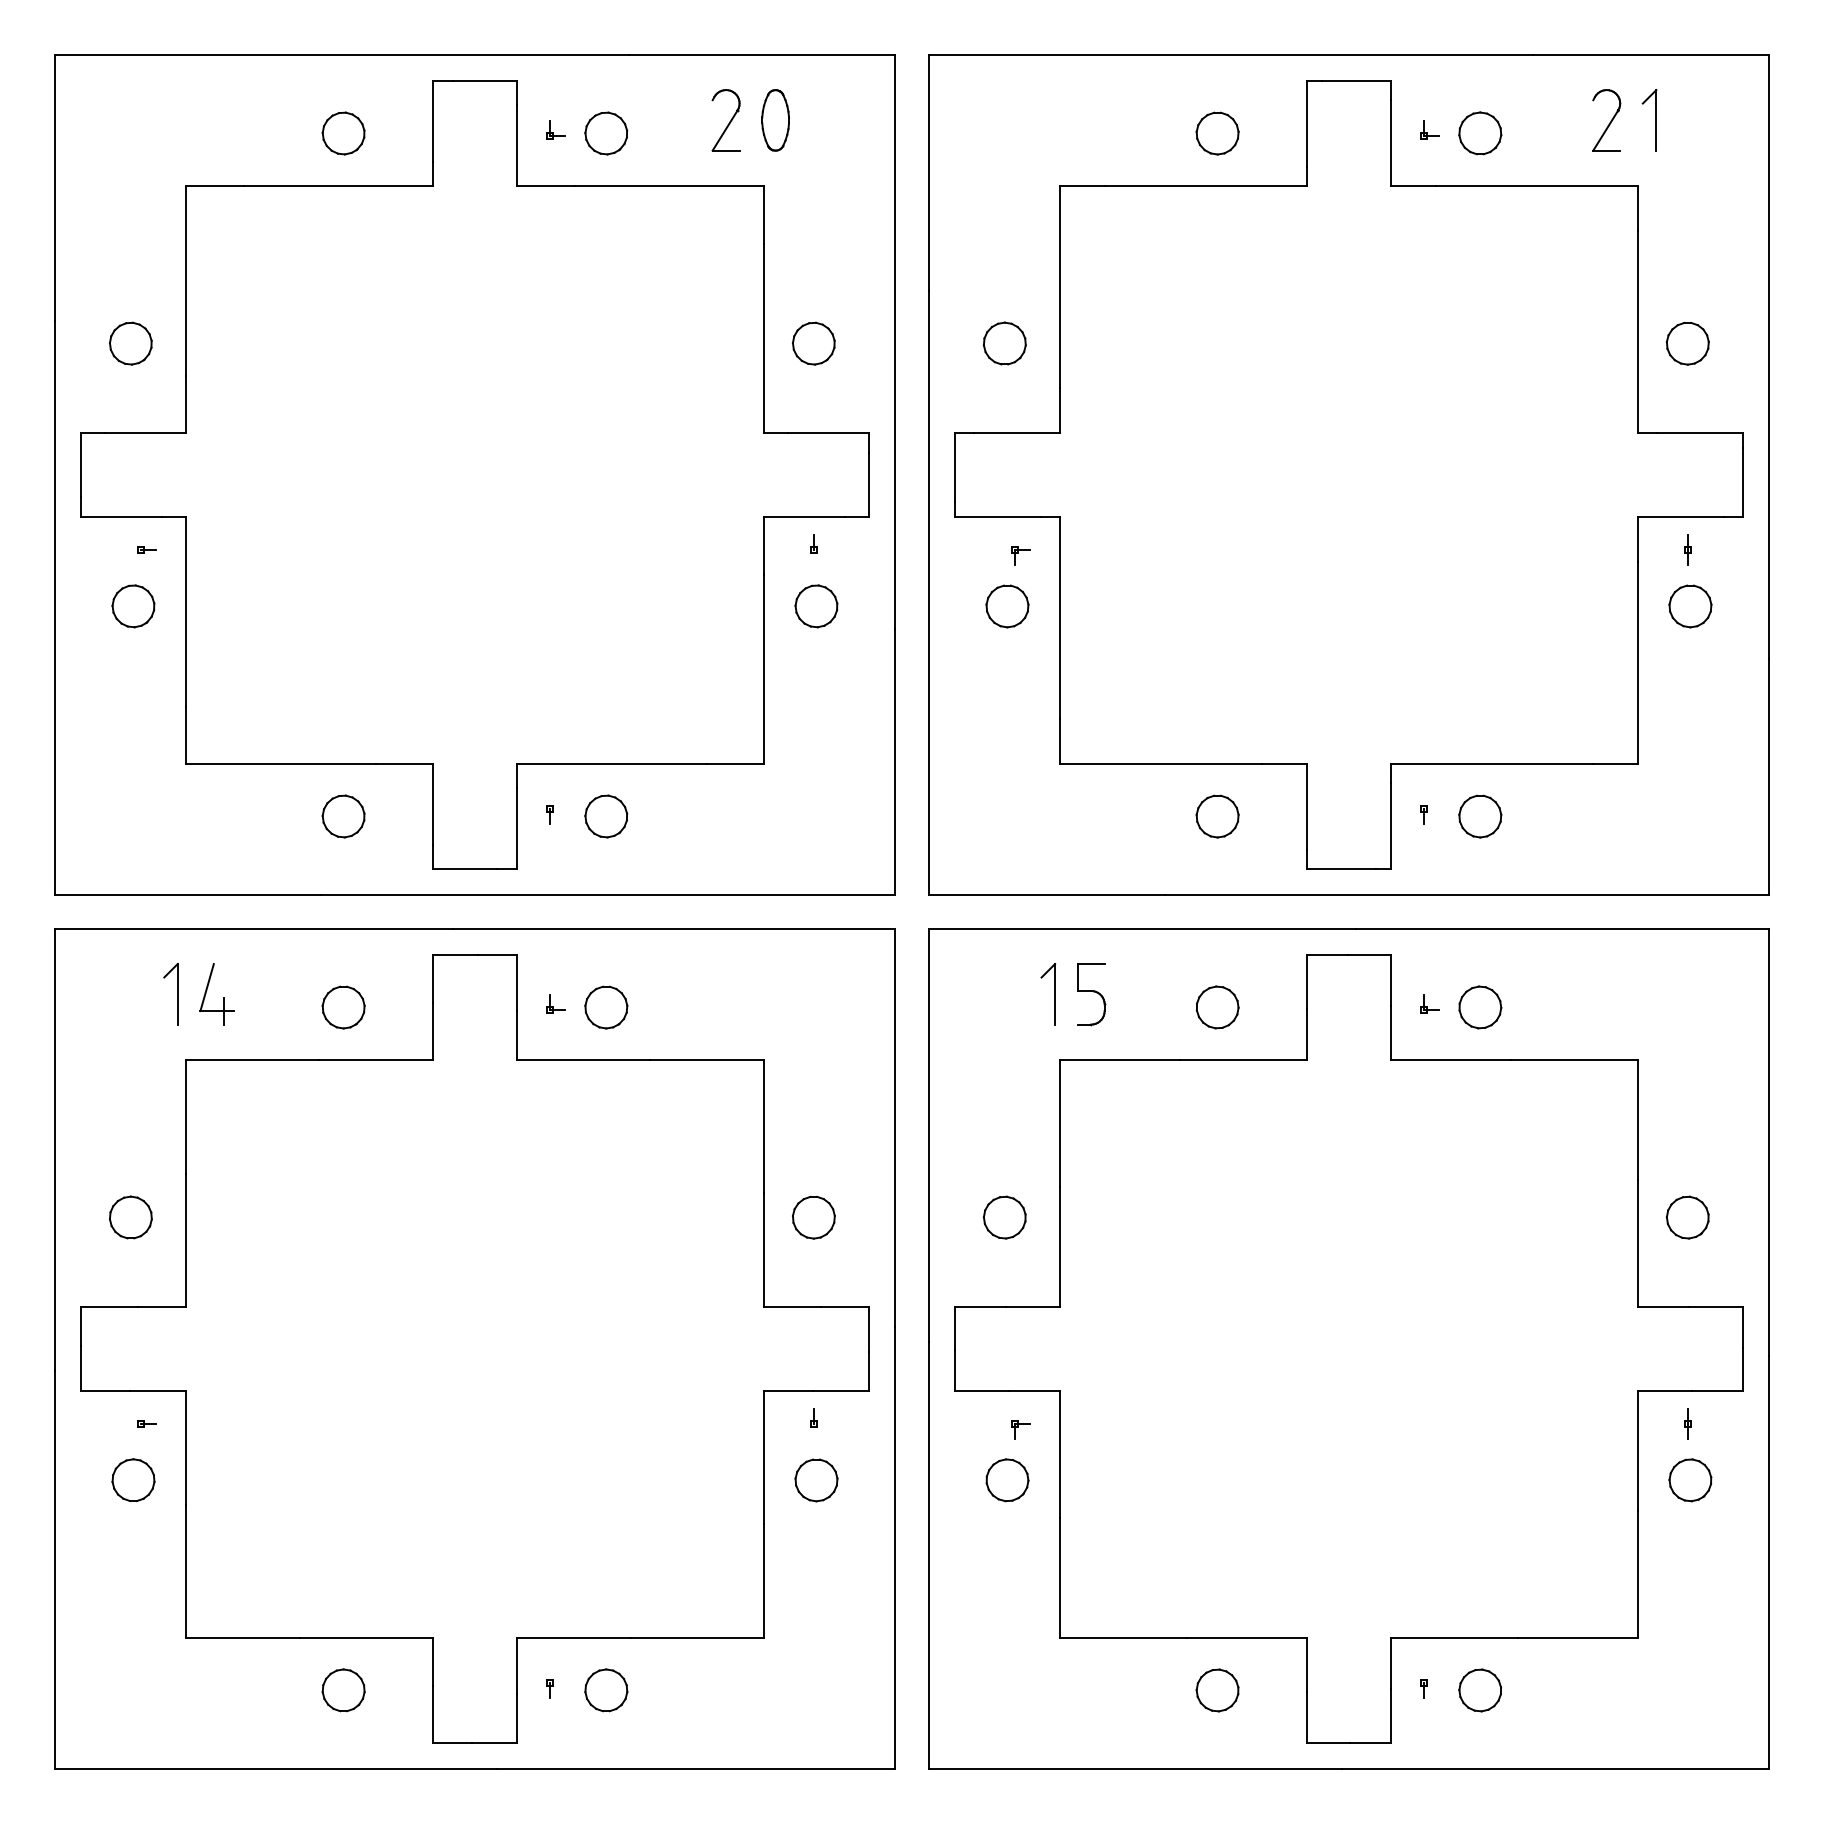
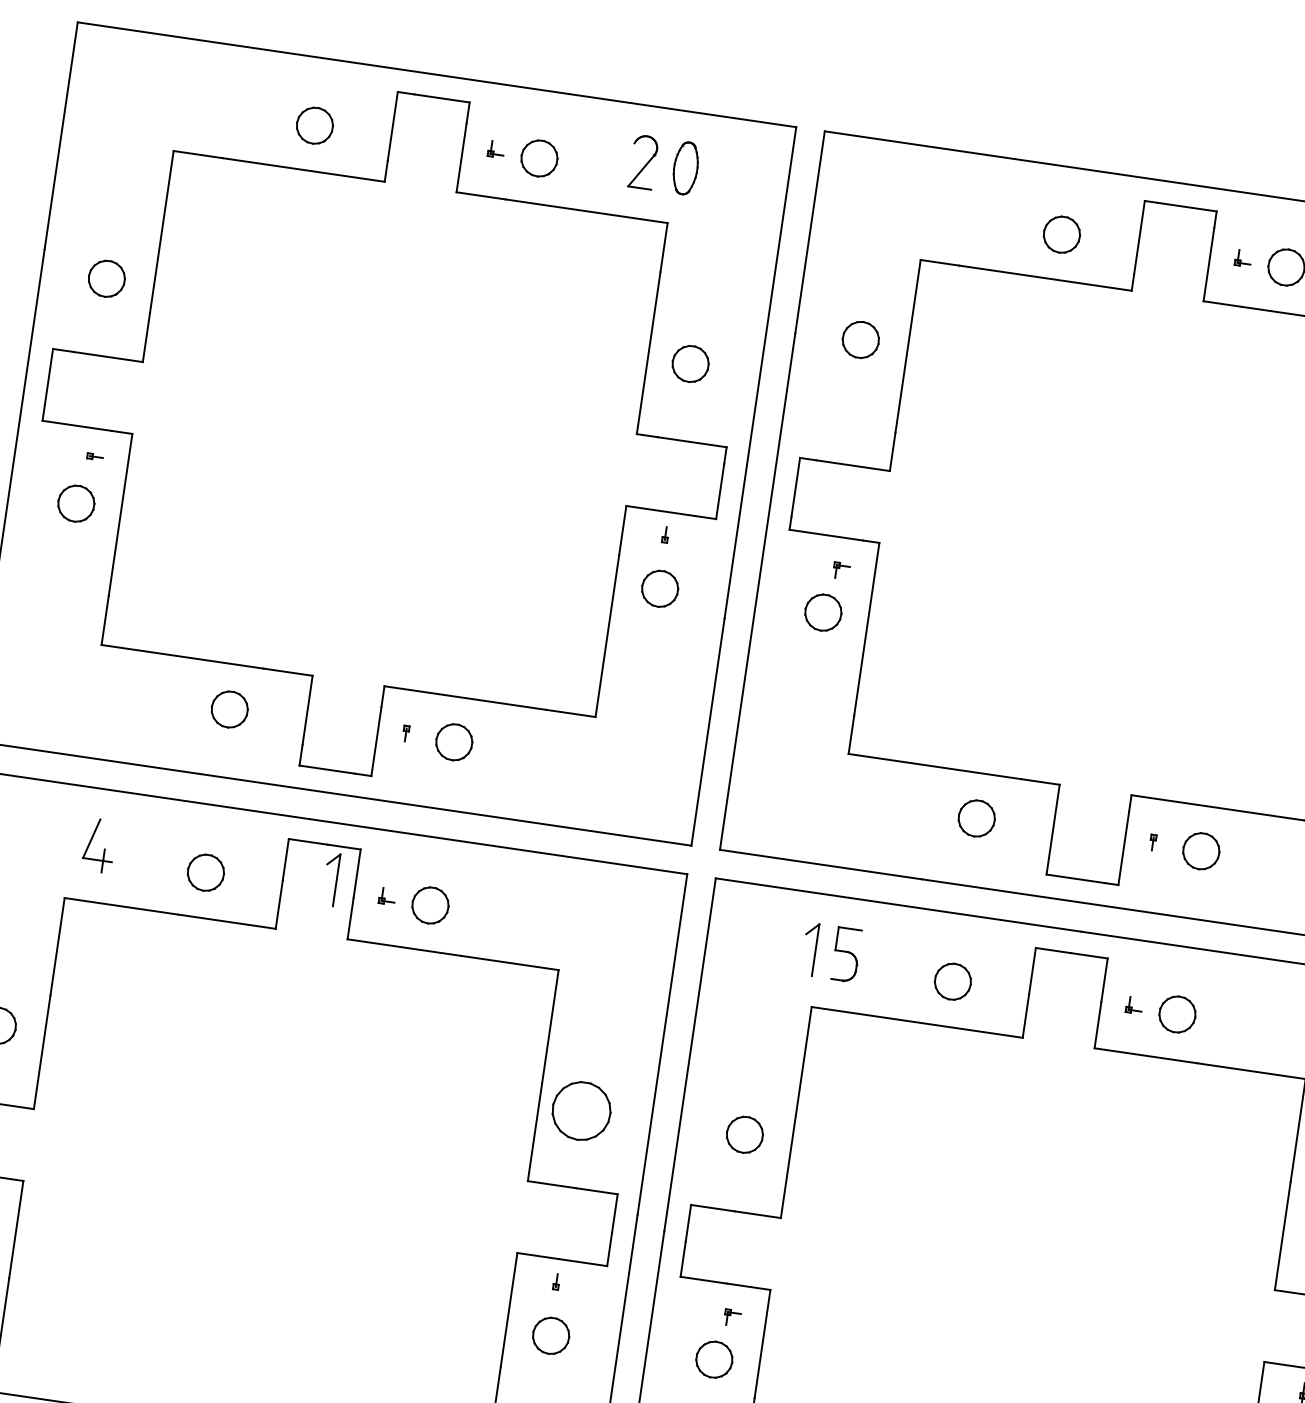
part: (1004, 343) -> (860, 339), moved
part: (177, 994) -> (336, 880), moved
part: (813, 1217) -> (581, 1110), size x1.6

